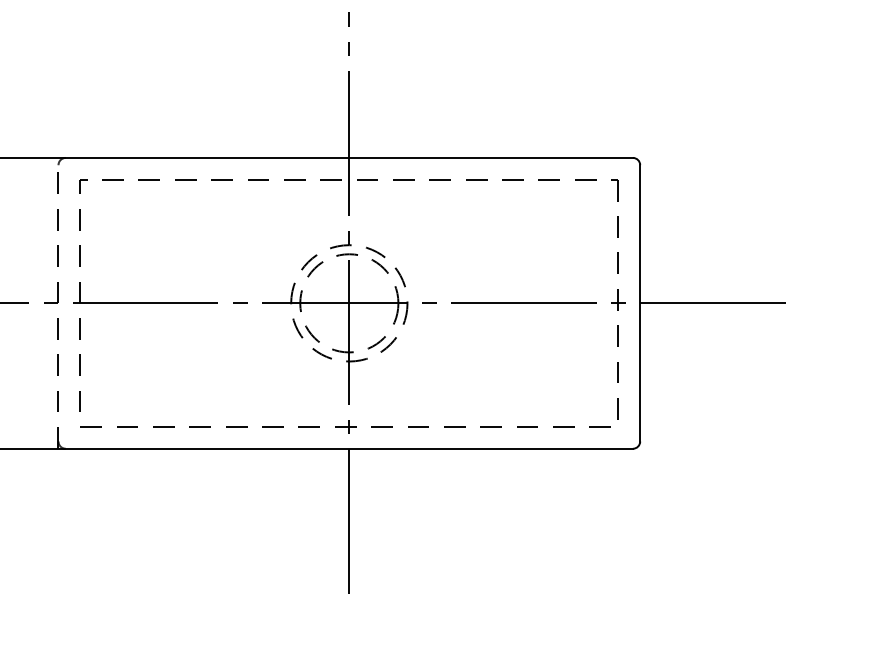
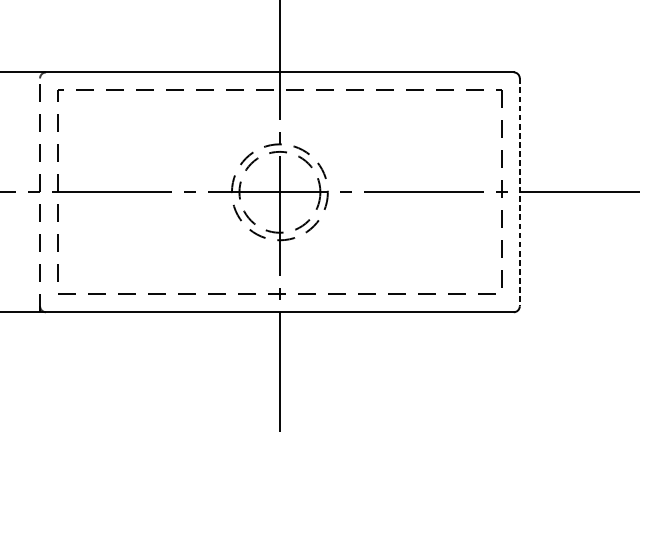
line: (640, 303) -> (520, 192), solid -> dashed

